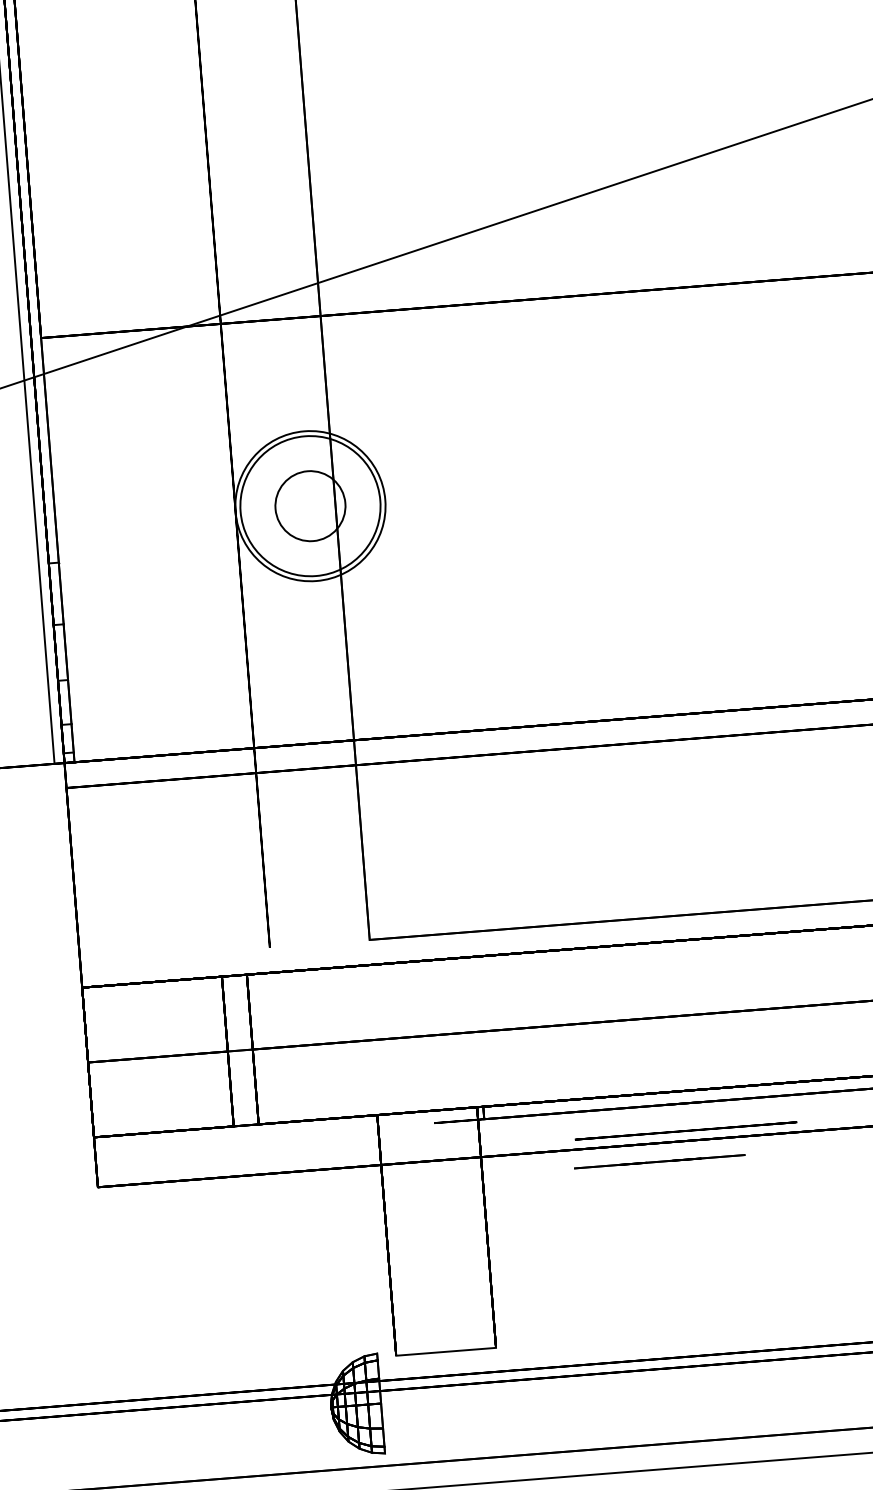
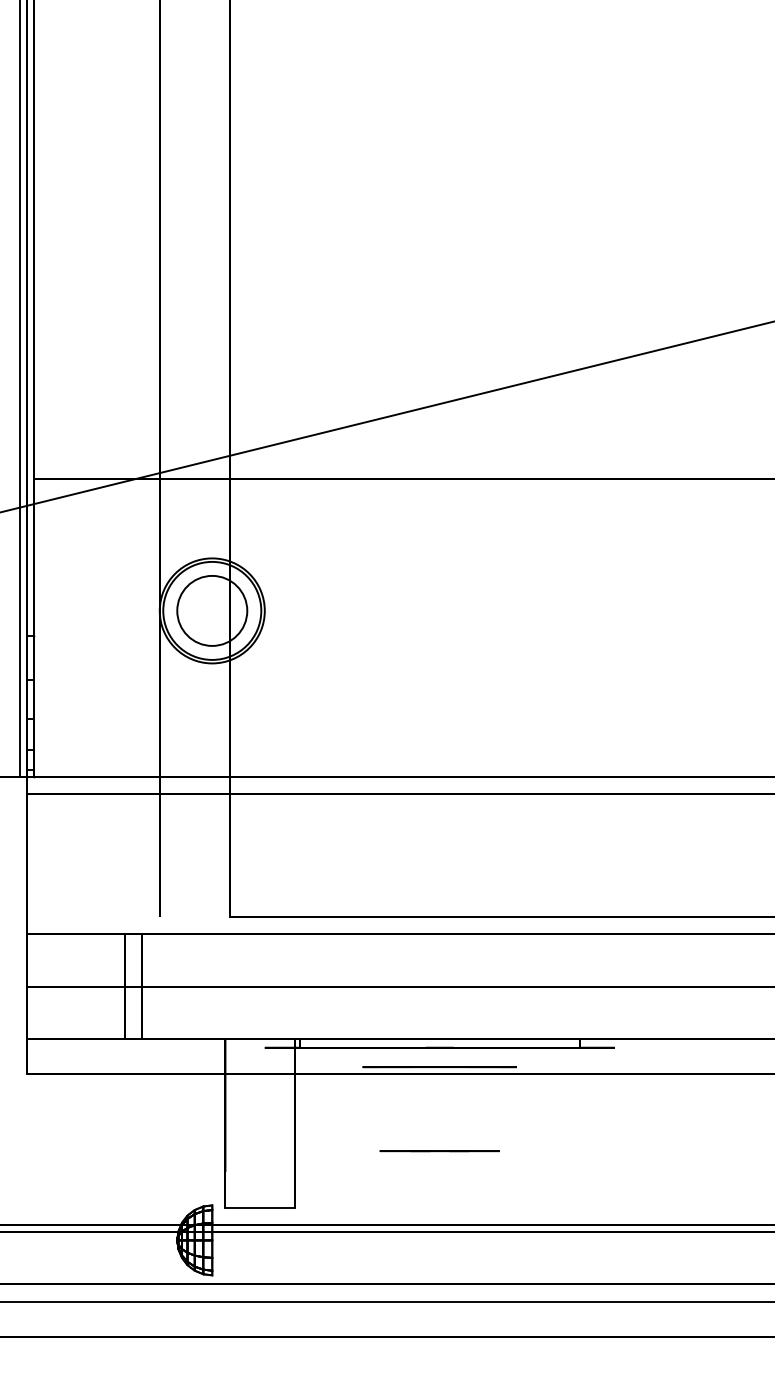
circle: (310, 505) -> (212, 610), size x1.43
line: (659, 1162) -> (439, 1151), moved

